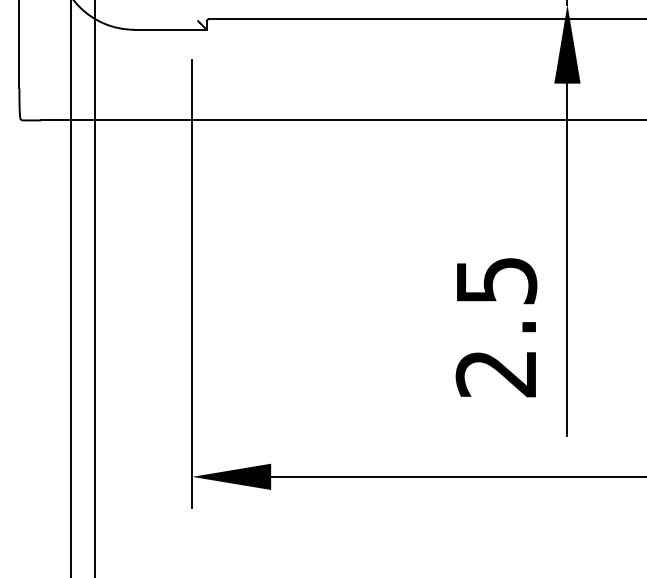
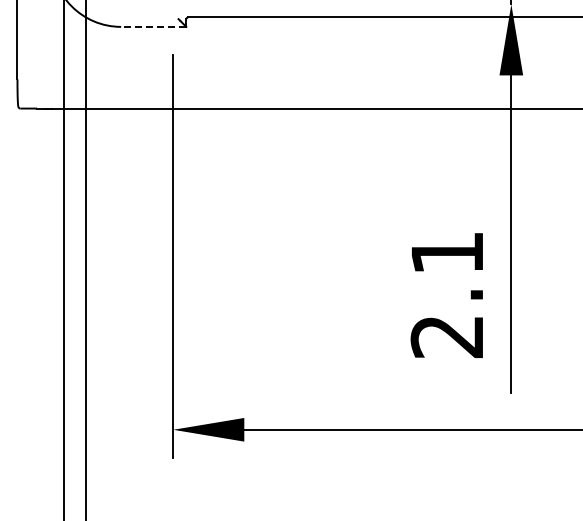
line: (170, 29) -> (153, 26), solid -> dashed
text: (496, 281) -> (447, 253), 2.5 -> 2.1

